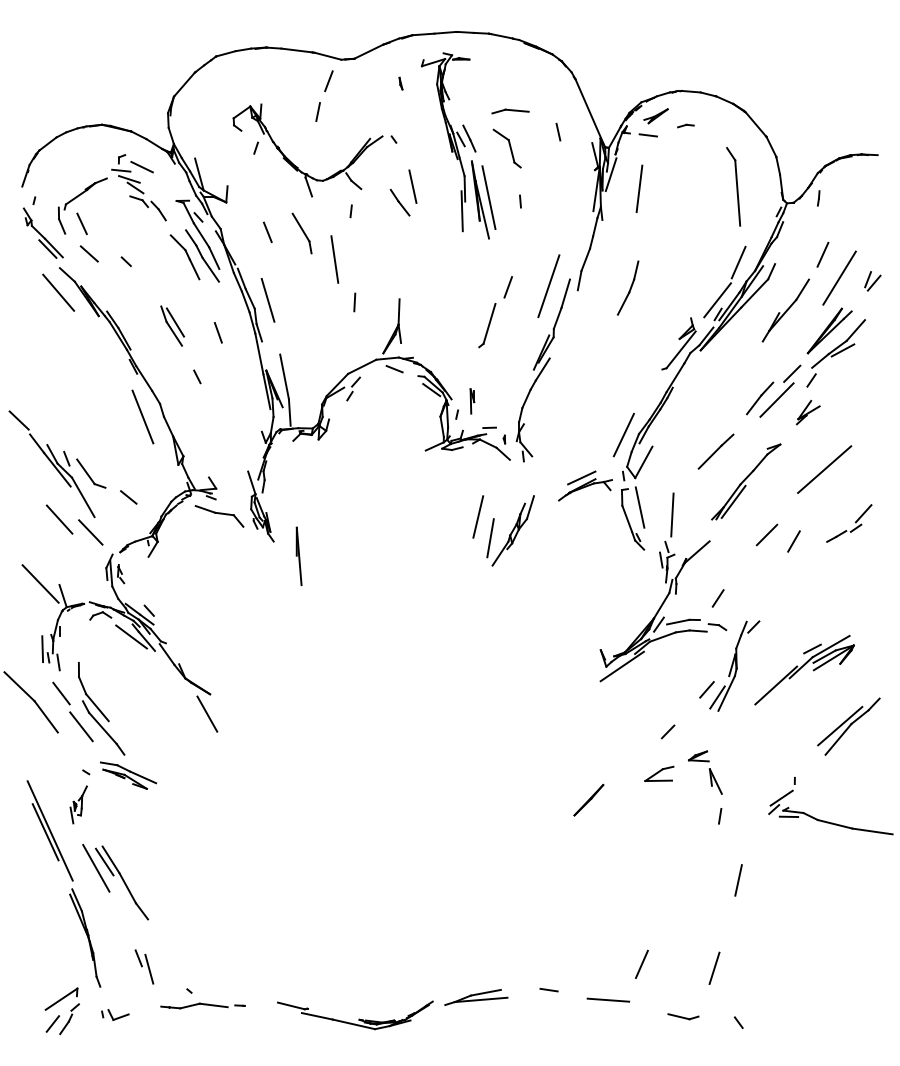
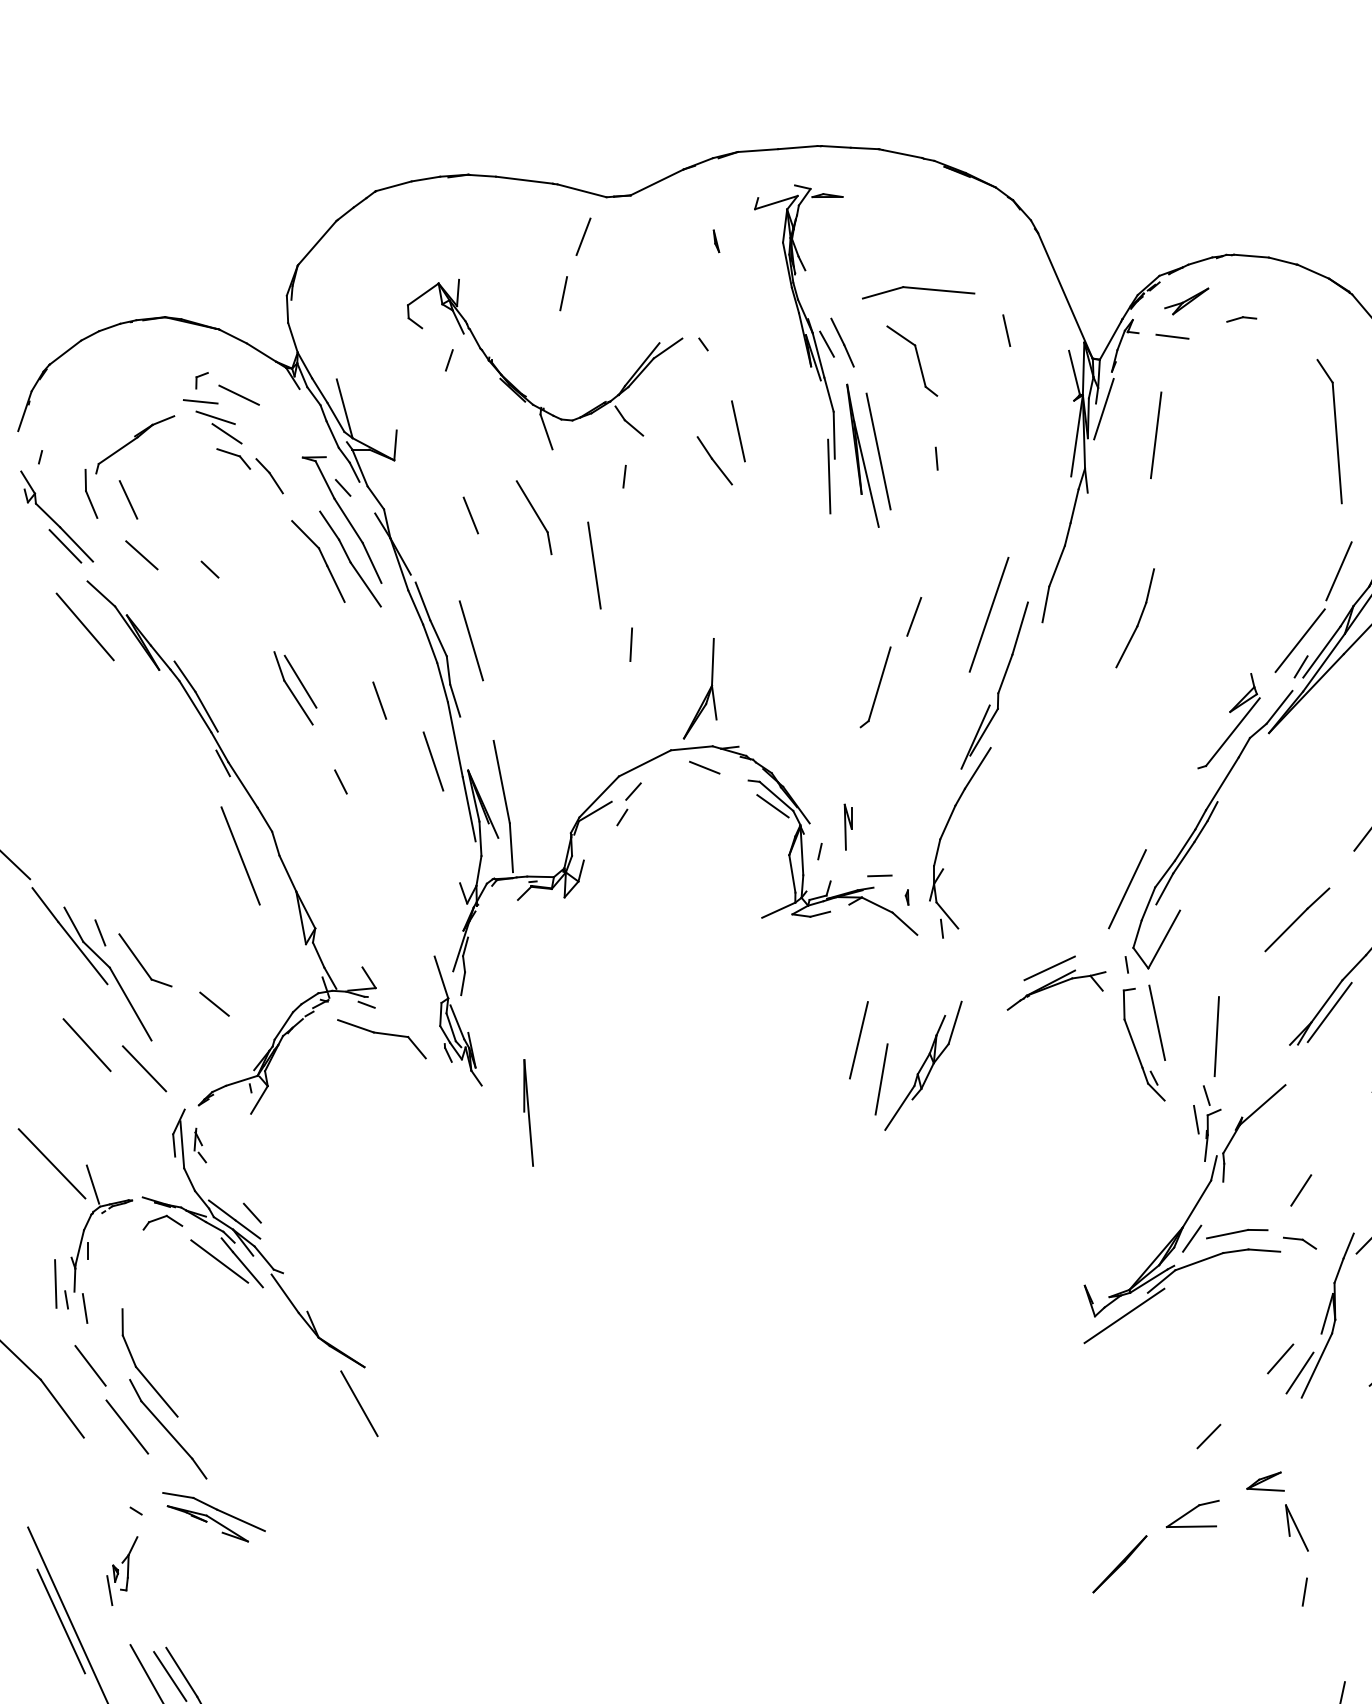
part: (510, 111) -> (918, 292), size x1.67
line: (247, 365) -> (433, 760), added
line: (588, 799) -> (1119, 1562), moved

